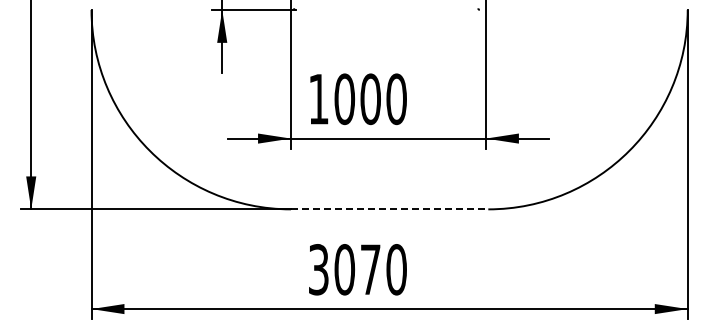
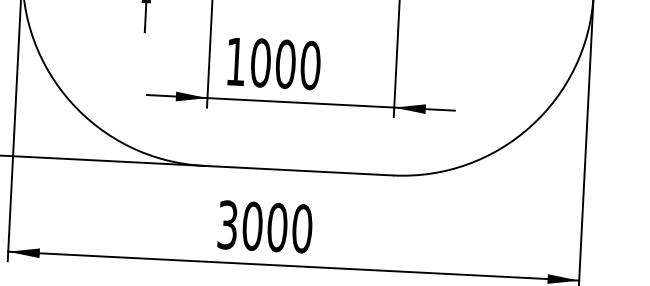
line: (389, 209) -> (298, 170), dashed -> solid
text: (370, 269) -> (277, 227), 3070 -> 3000

